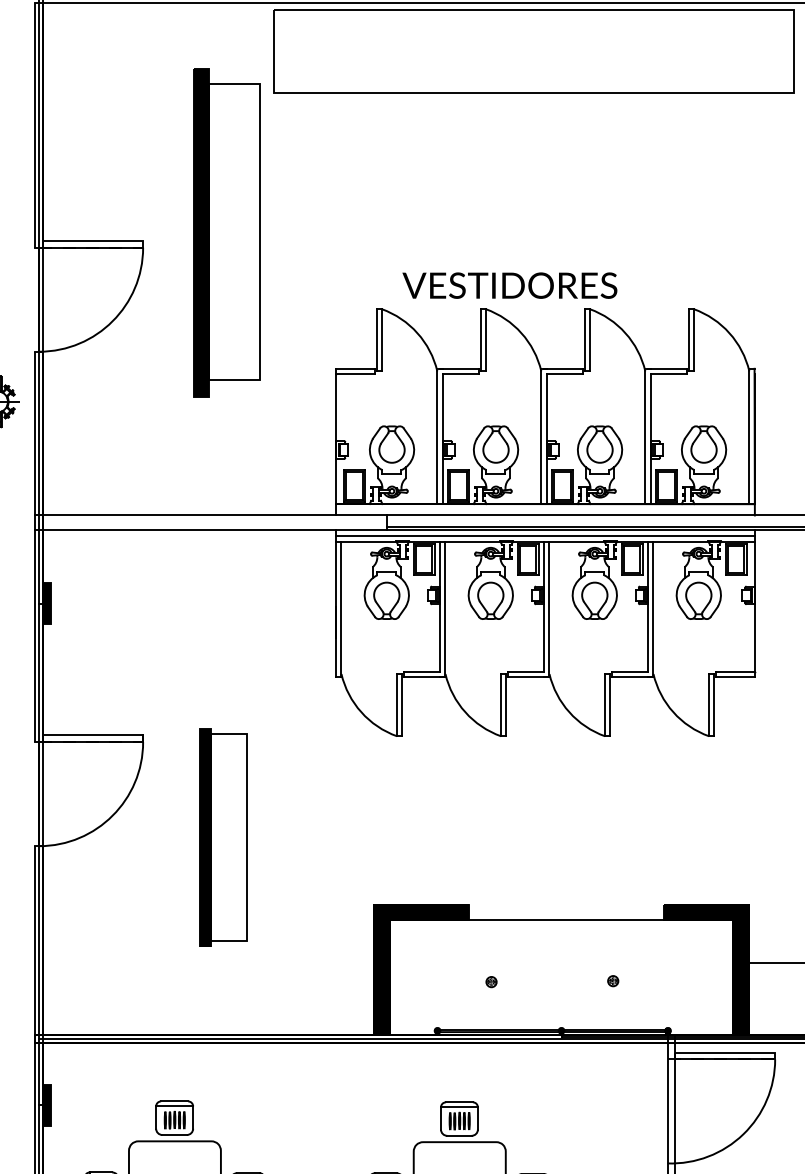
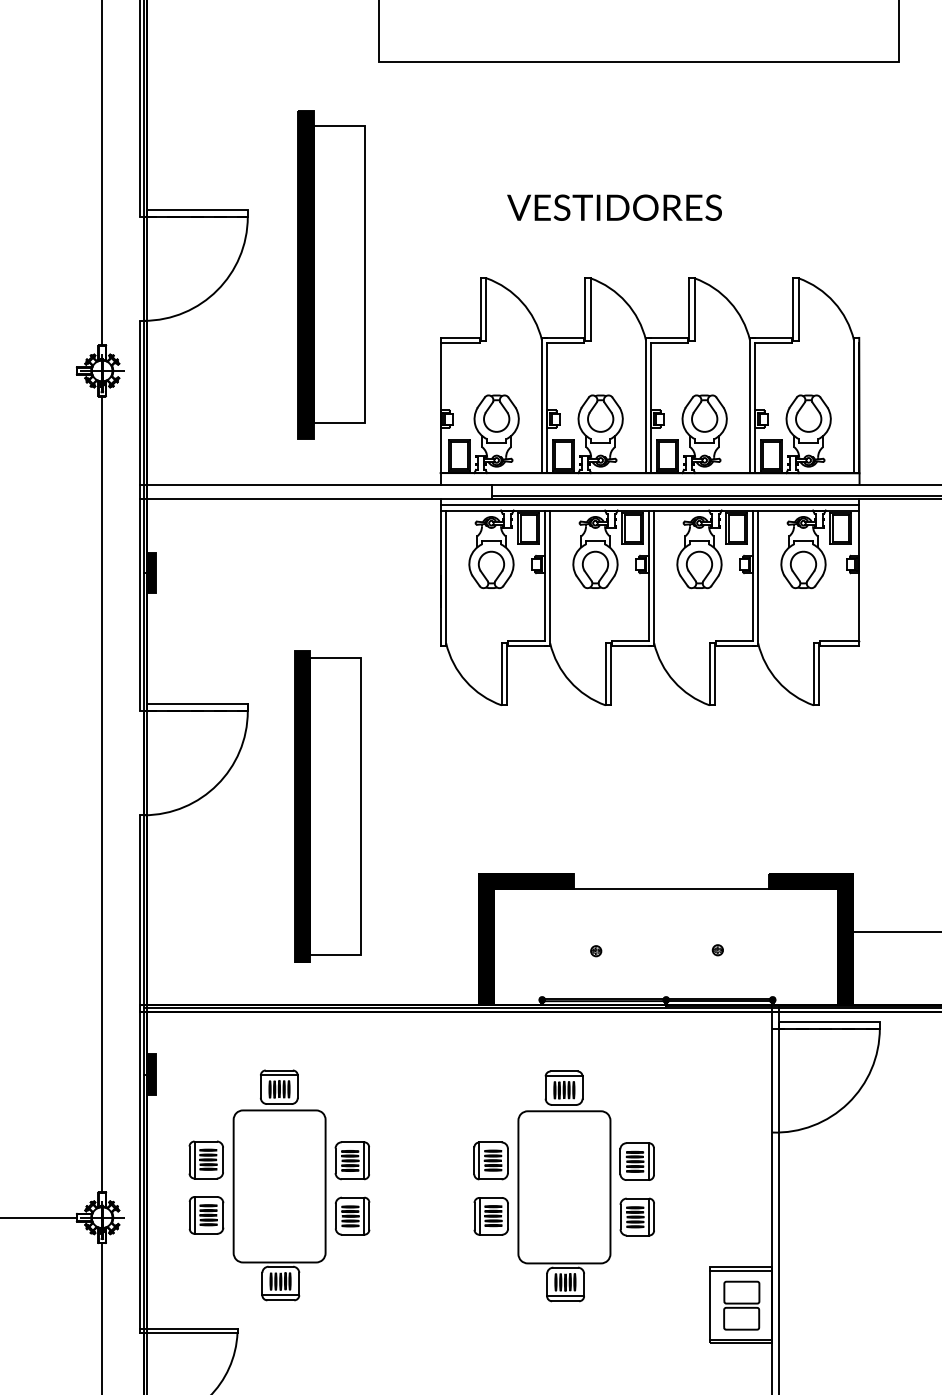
part: (226, 232) -> (331, 274), moved
text: (509, 285) -> (614, 207), moved
part: (222, 837) -> (327, 806), size x1.43

